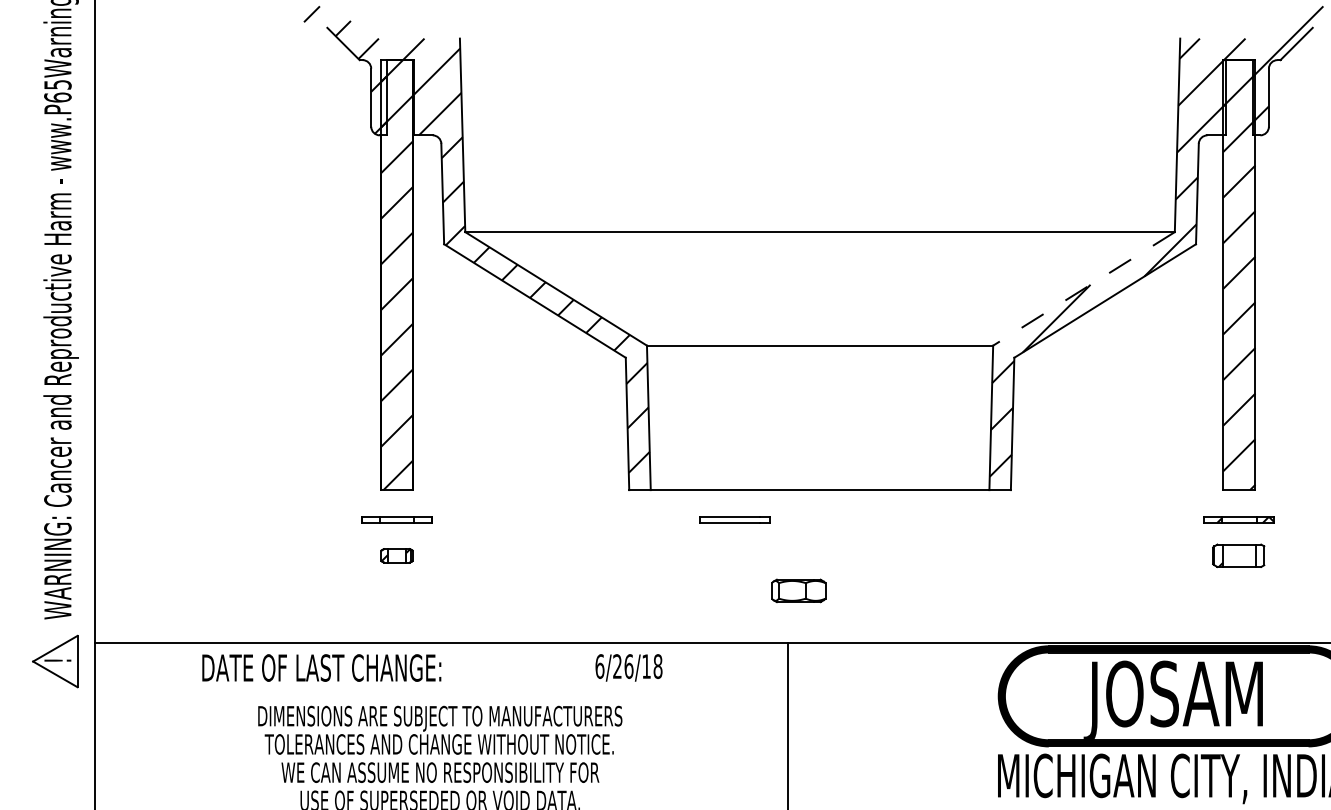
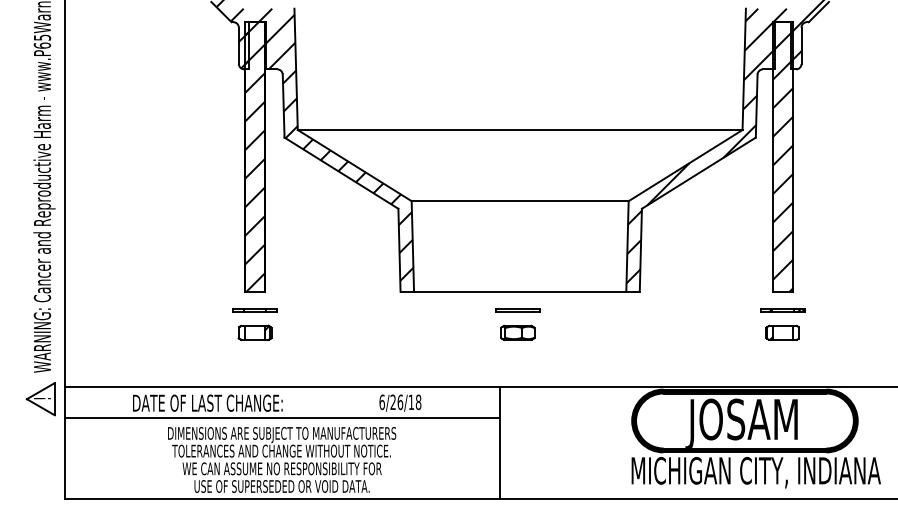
line: (1083, 288) -> (685, 165), dashed -> solid
line: (734, 518) -> (517, 309), moved
part: (396, 555) -> (254, 332), size x1.67
part: (798, 590) -> (517, 332), moved
line: (440, 690) -> (282, 417), added

